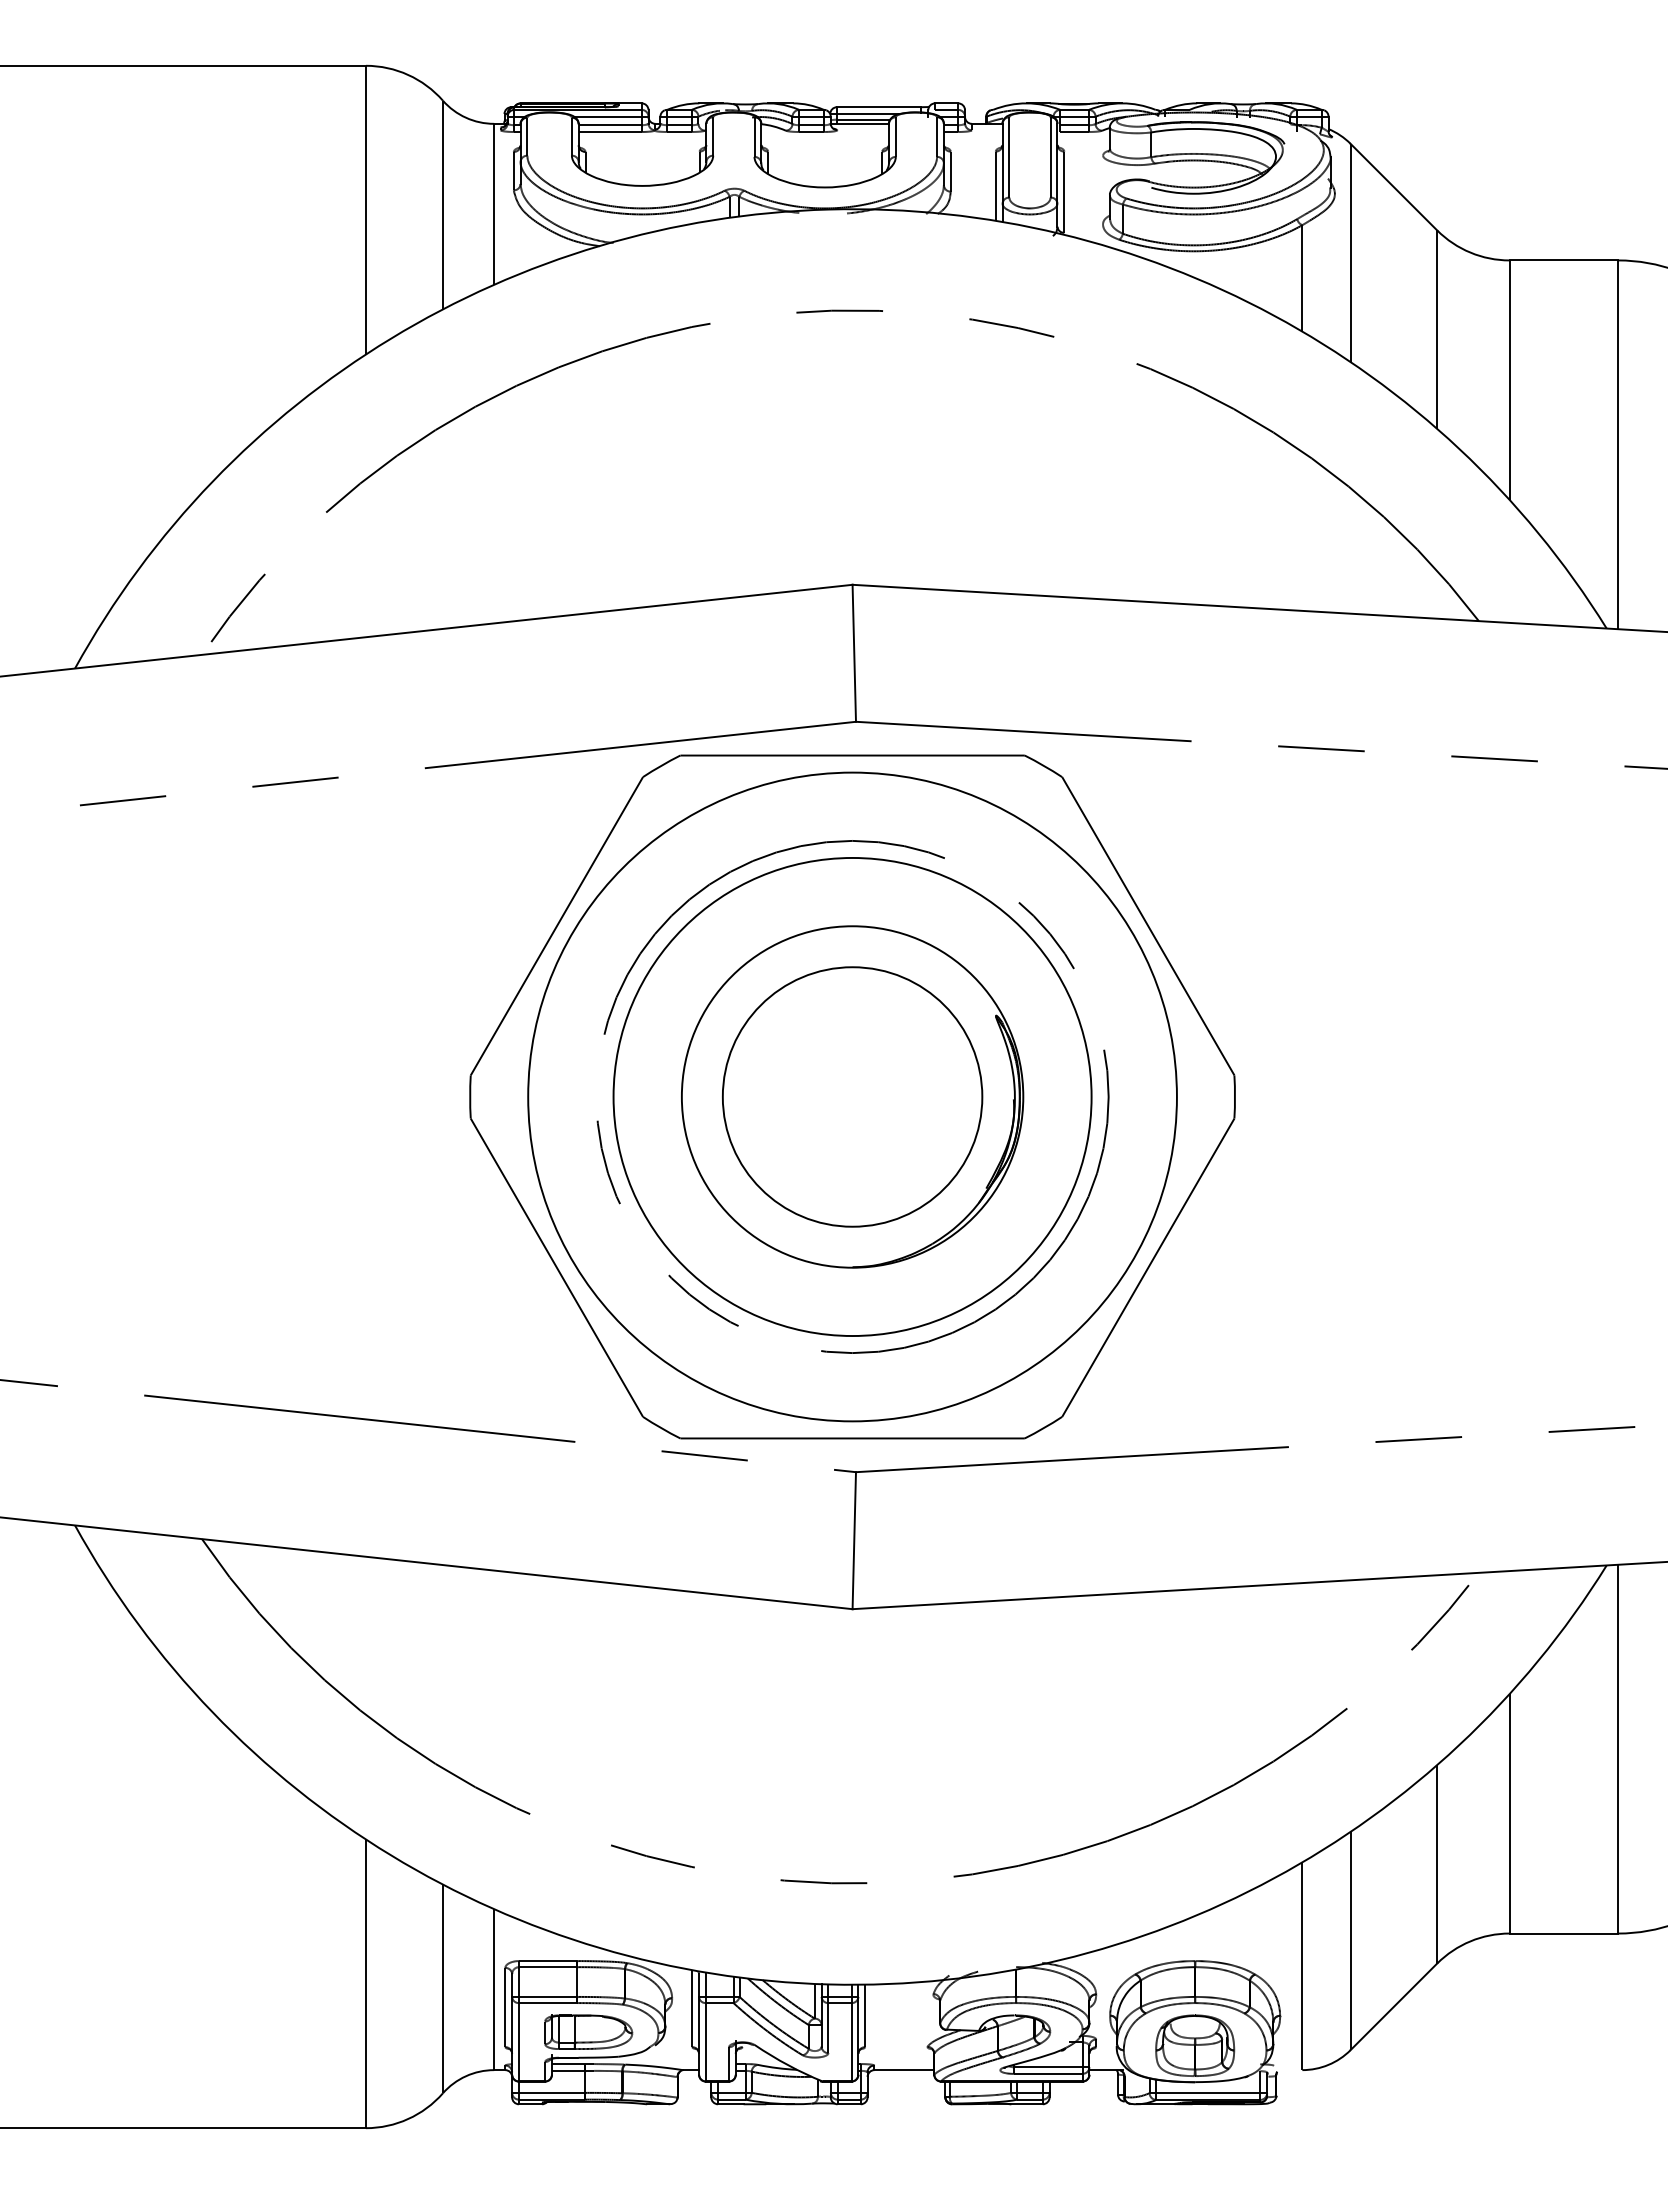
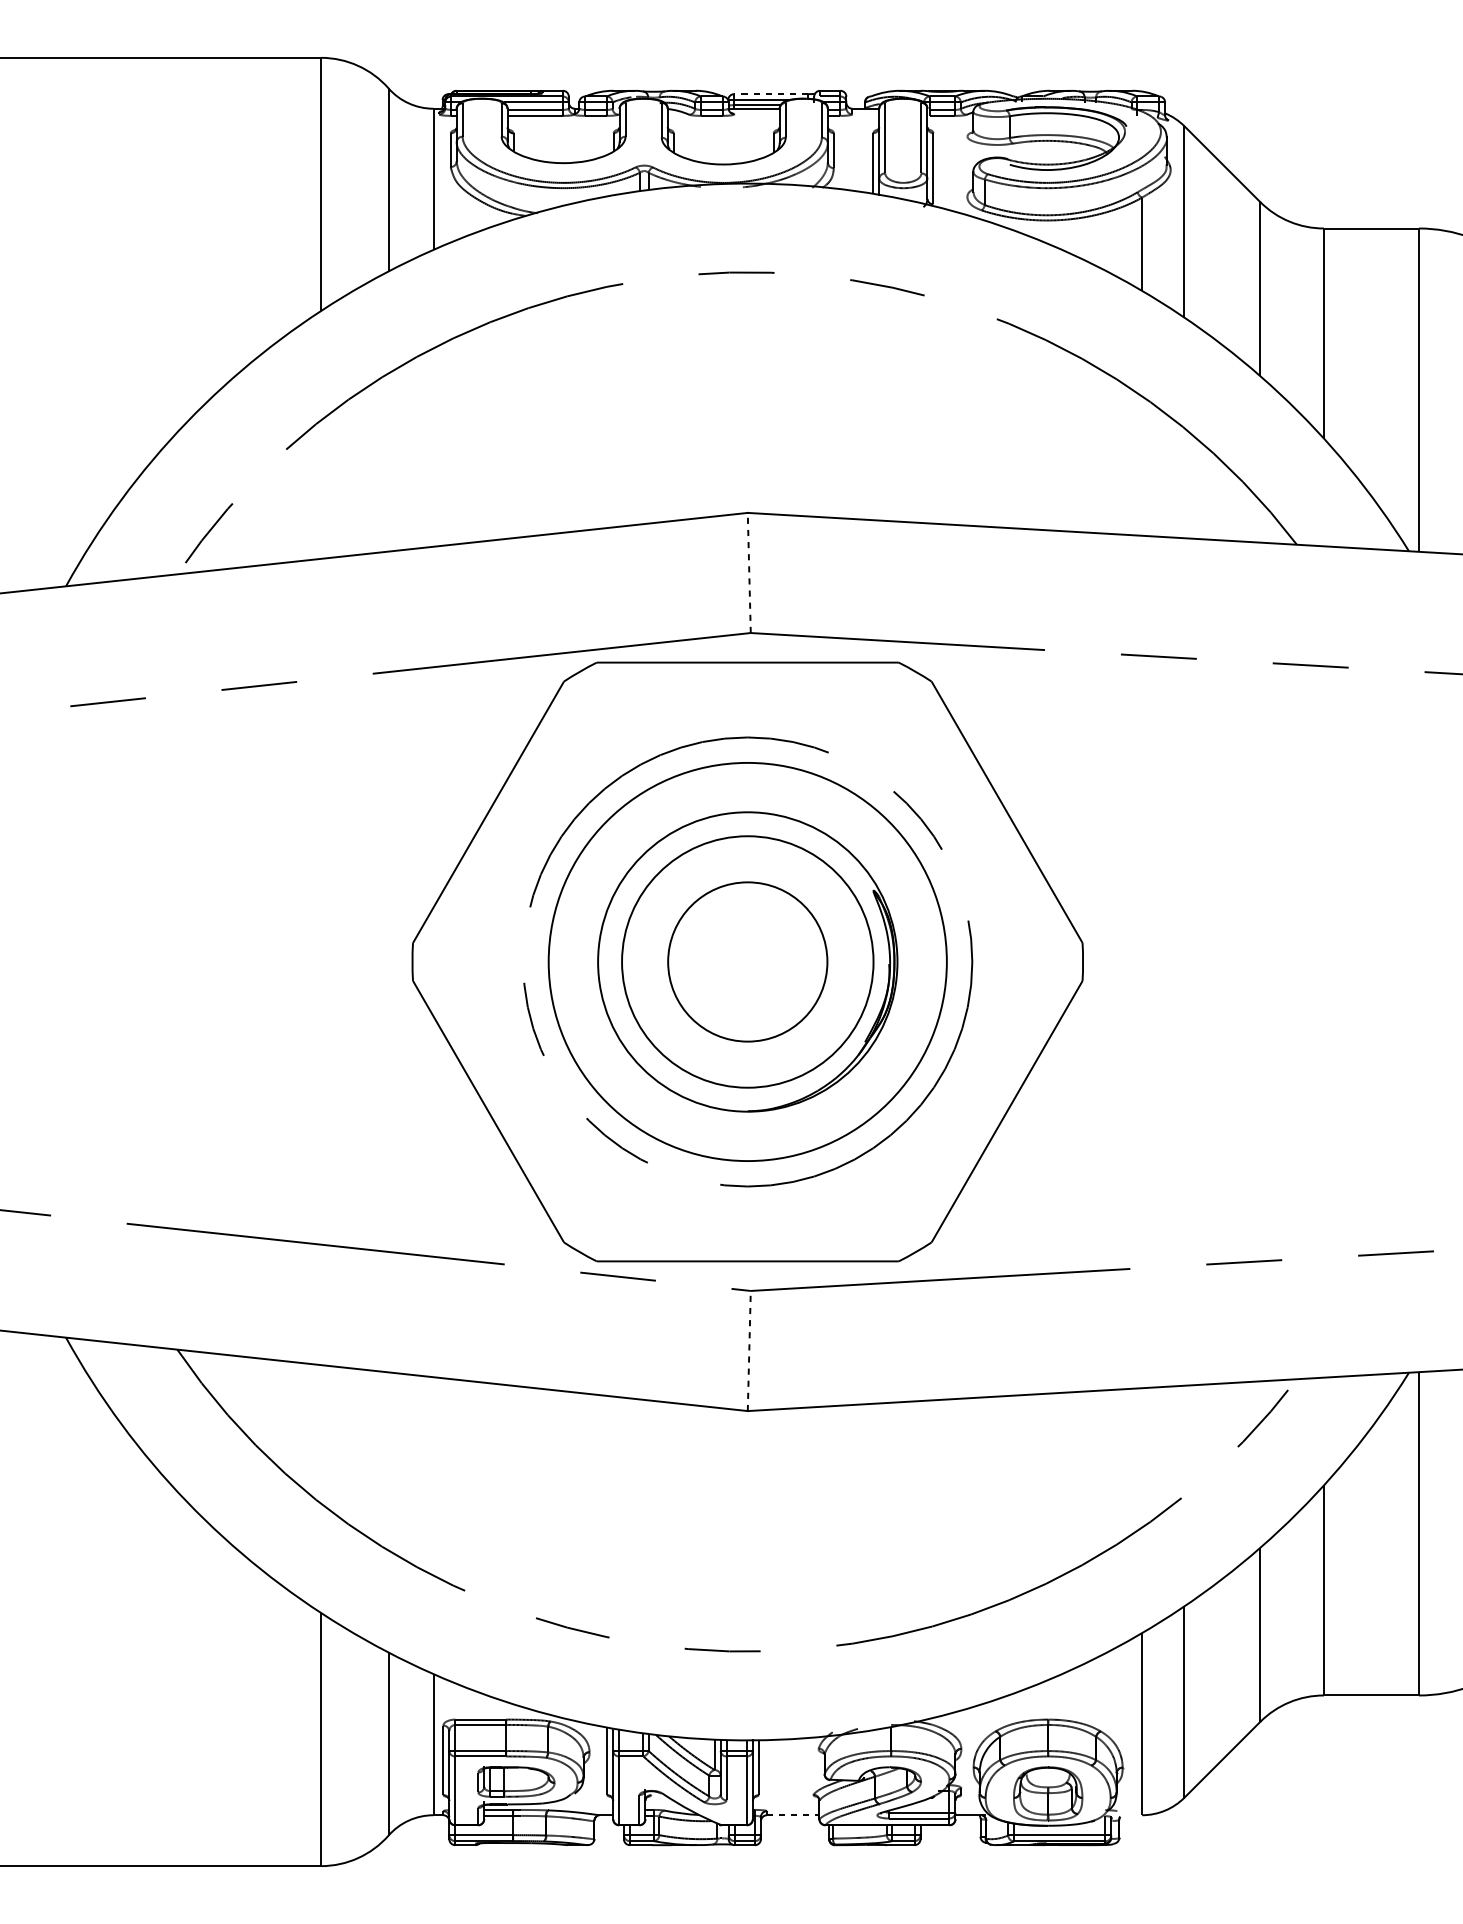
line: (878, 107) -> (770, 94), solid -> dashed
line: (854, 653) -> (749, 573), solid -> dashed
circle: (852, 1096) -> (747, 961), size x0.6
circle: (852, 1096) -> (747, 961), size x0.7
circle: (852, 1096) -> (747, 961), size x0.7
line: (854, 1540) -> (749, 1350), solid -> dashed
line: (904, 2070) -> (793, 1815), solid -> dashed

